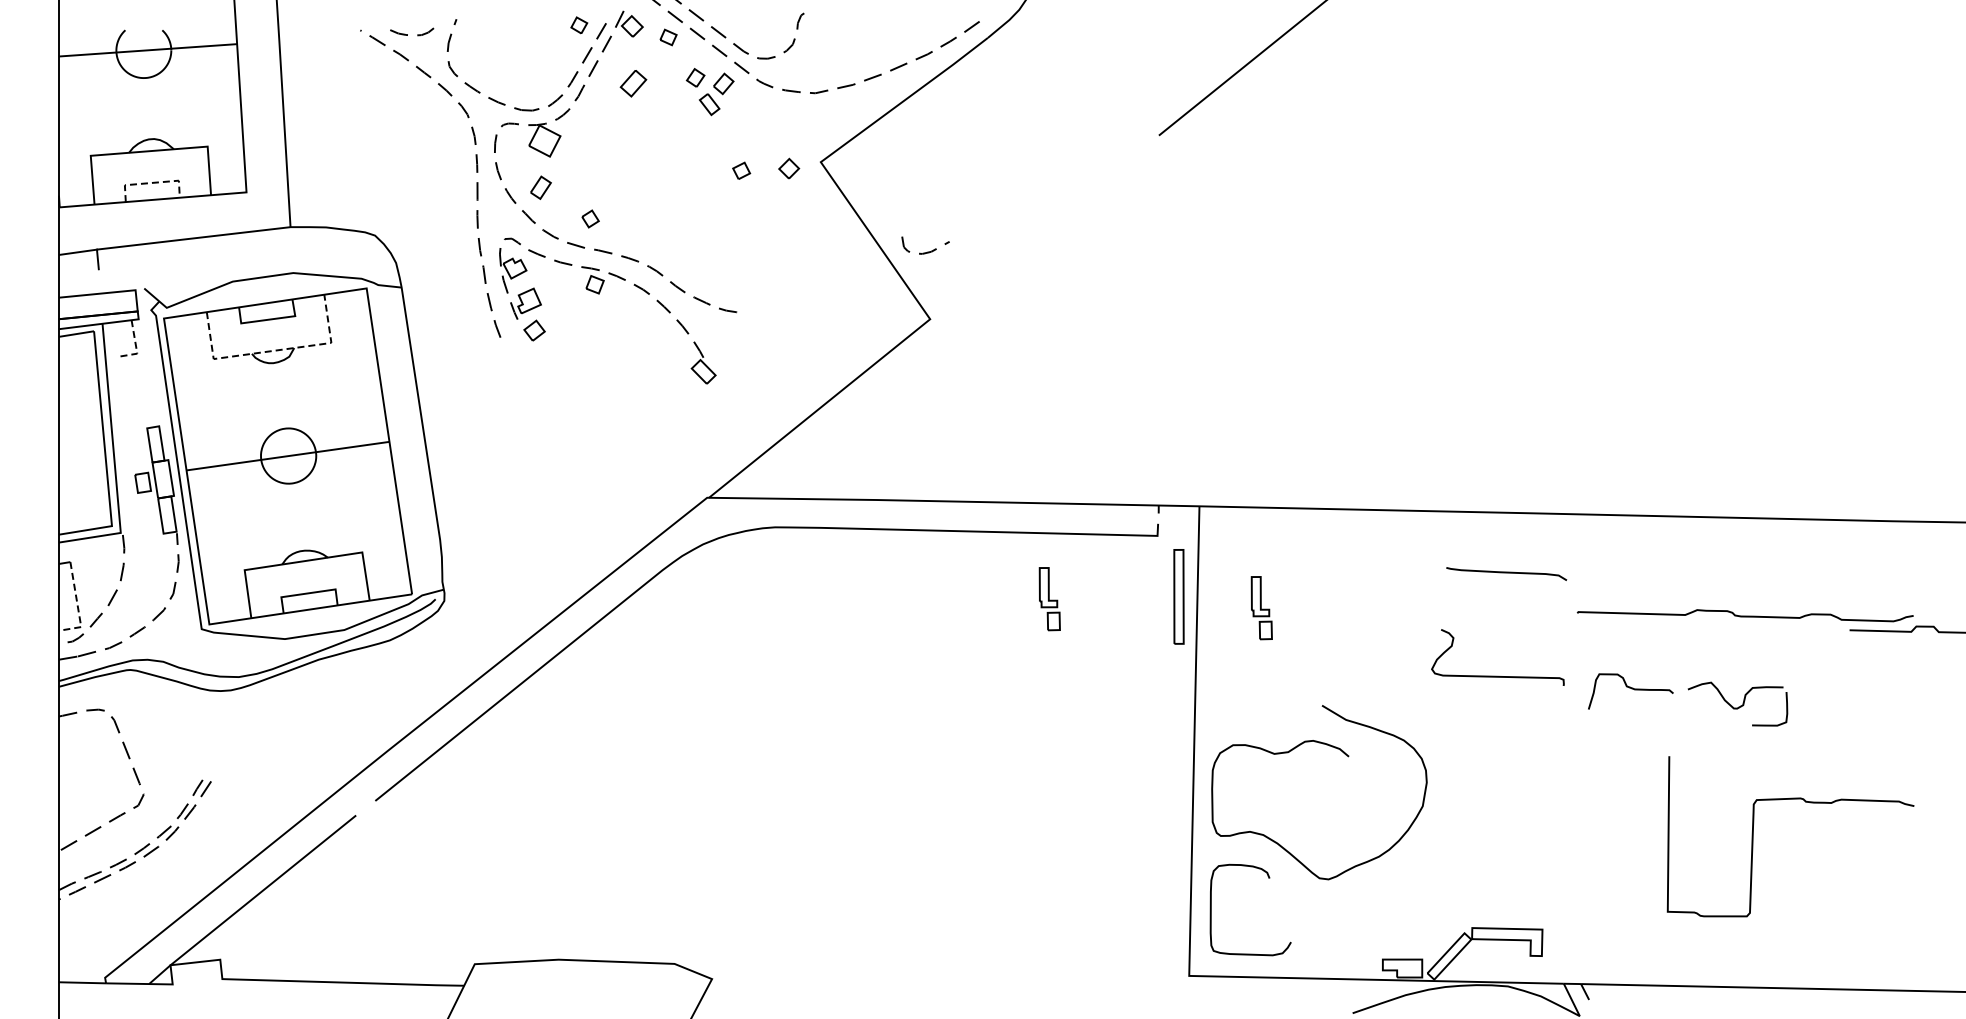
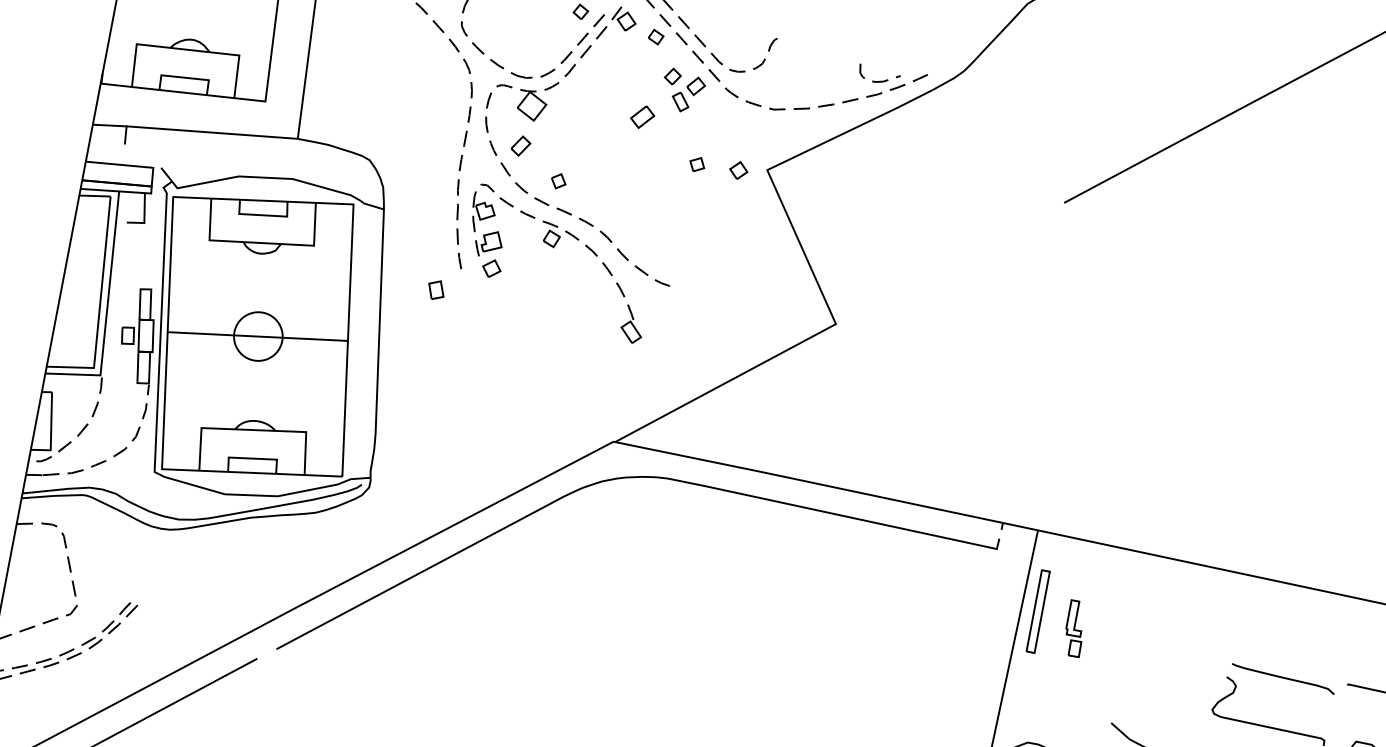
part: (633, 83) -> (642, 117), moved
line: (152, 182) -> (185, 77), dashed -> solid
curve: (927, 251) -> (879, 80), moved
line: (136, 347) -> (144, 217), dashed -> solid
line: (273, 350) -> (262, 242), dashed -> solid
part: (476, 366) -> (435, 290), added
curve: (1506, 573) -> (1283, 678), moved
part: (1178, 596) -> (1037, 611), moved
part: (1049, 599) -> (892, 586), removed
line: (77, 606) -> (50, 431), dashed -> solid

